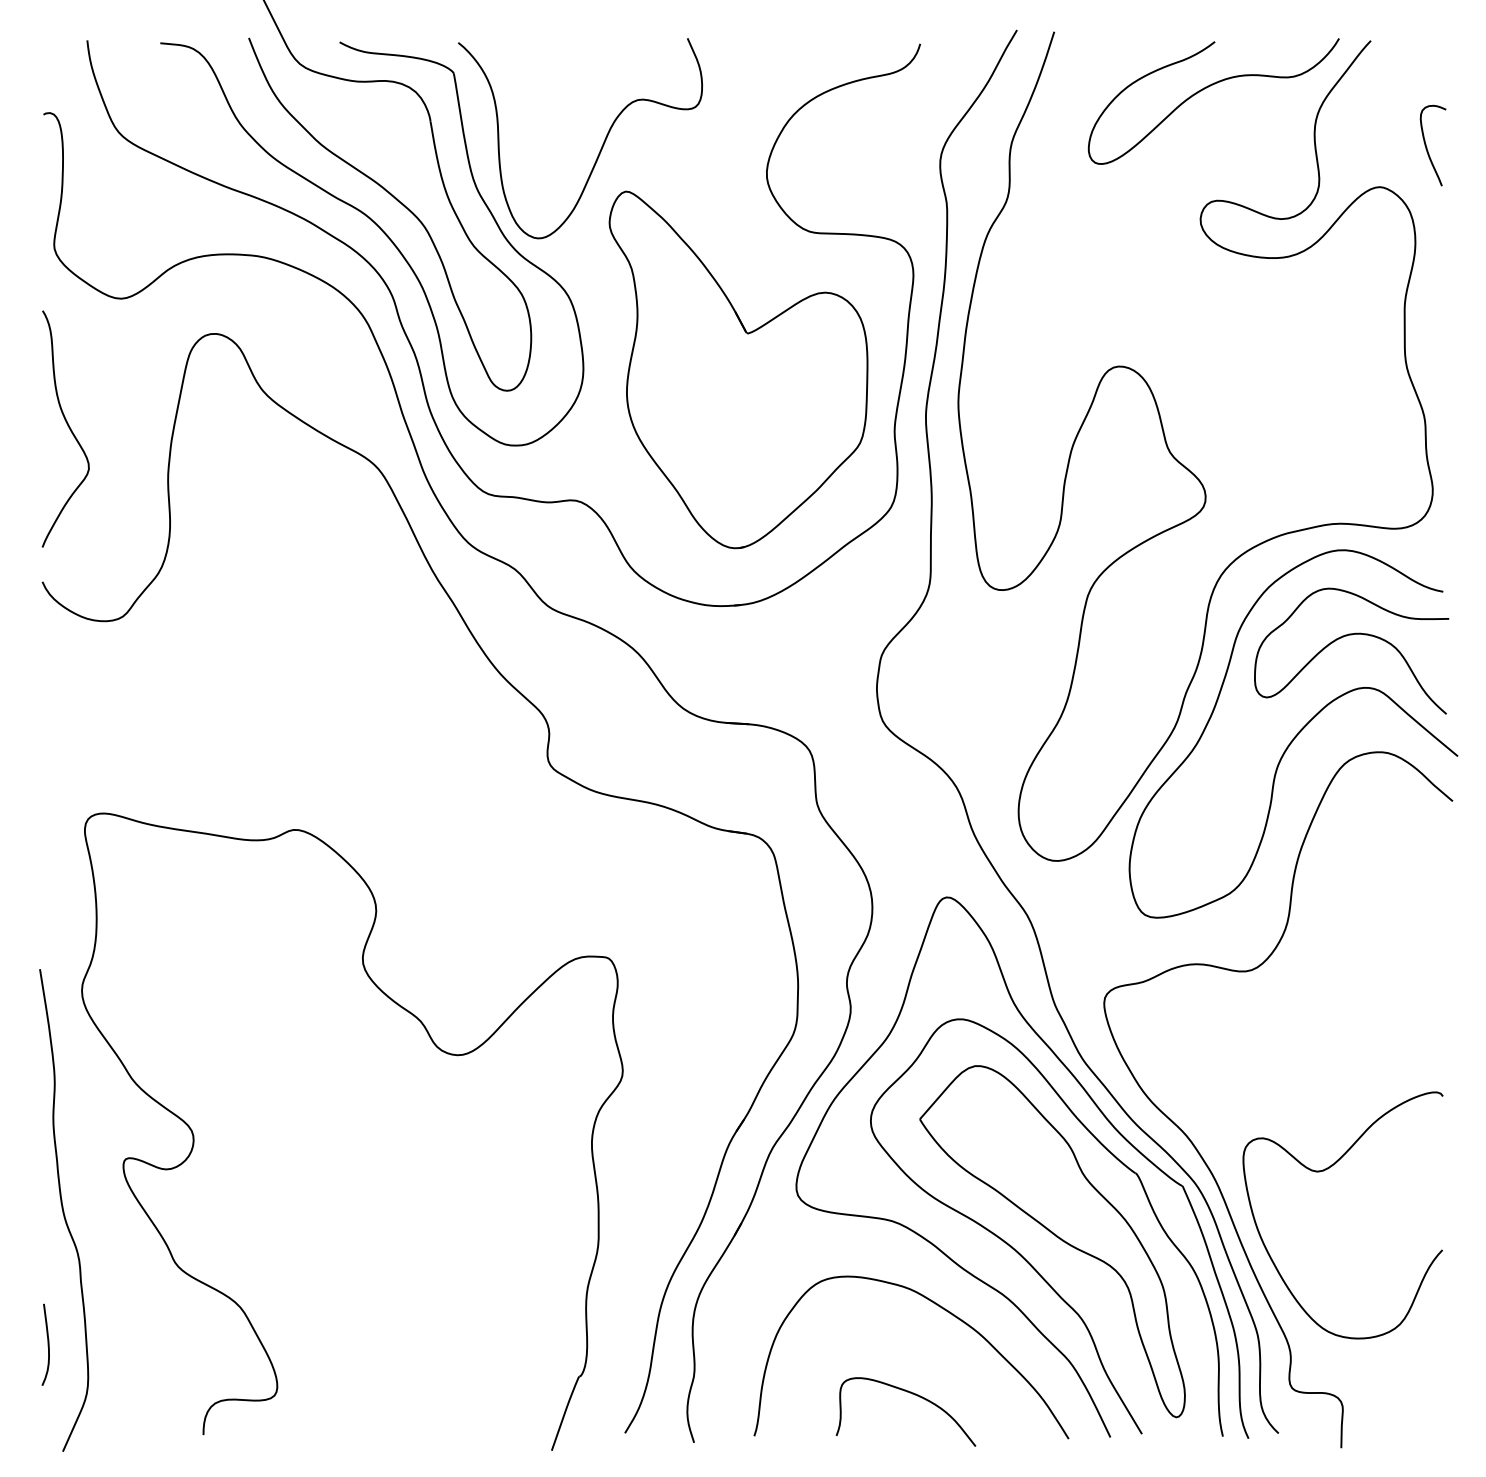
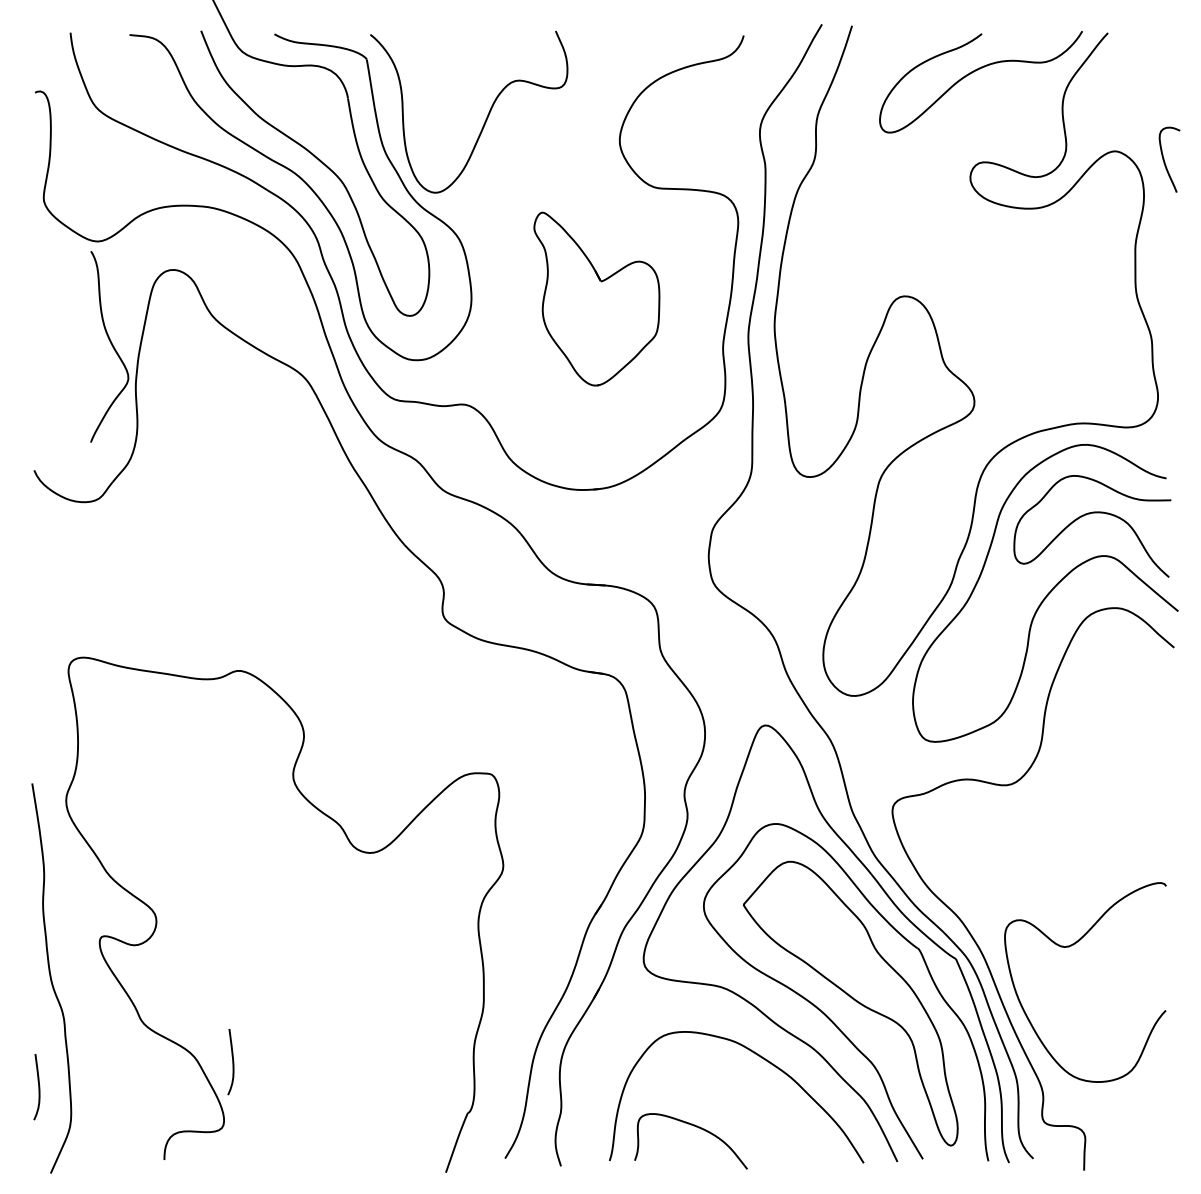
curve: (1427, 147) -> (1165, 161), moved
part: (738, 369) -> (596, 298), size x0.6
curve: (67, 426) -> (111, 344), moved
curve: (287, 1313) -> (232, 1061), added
curve: (914, 1395) -> (697, 1128), moved

